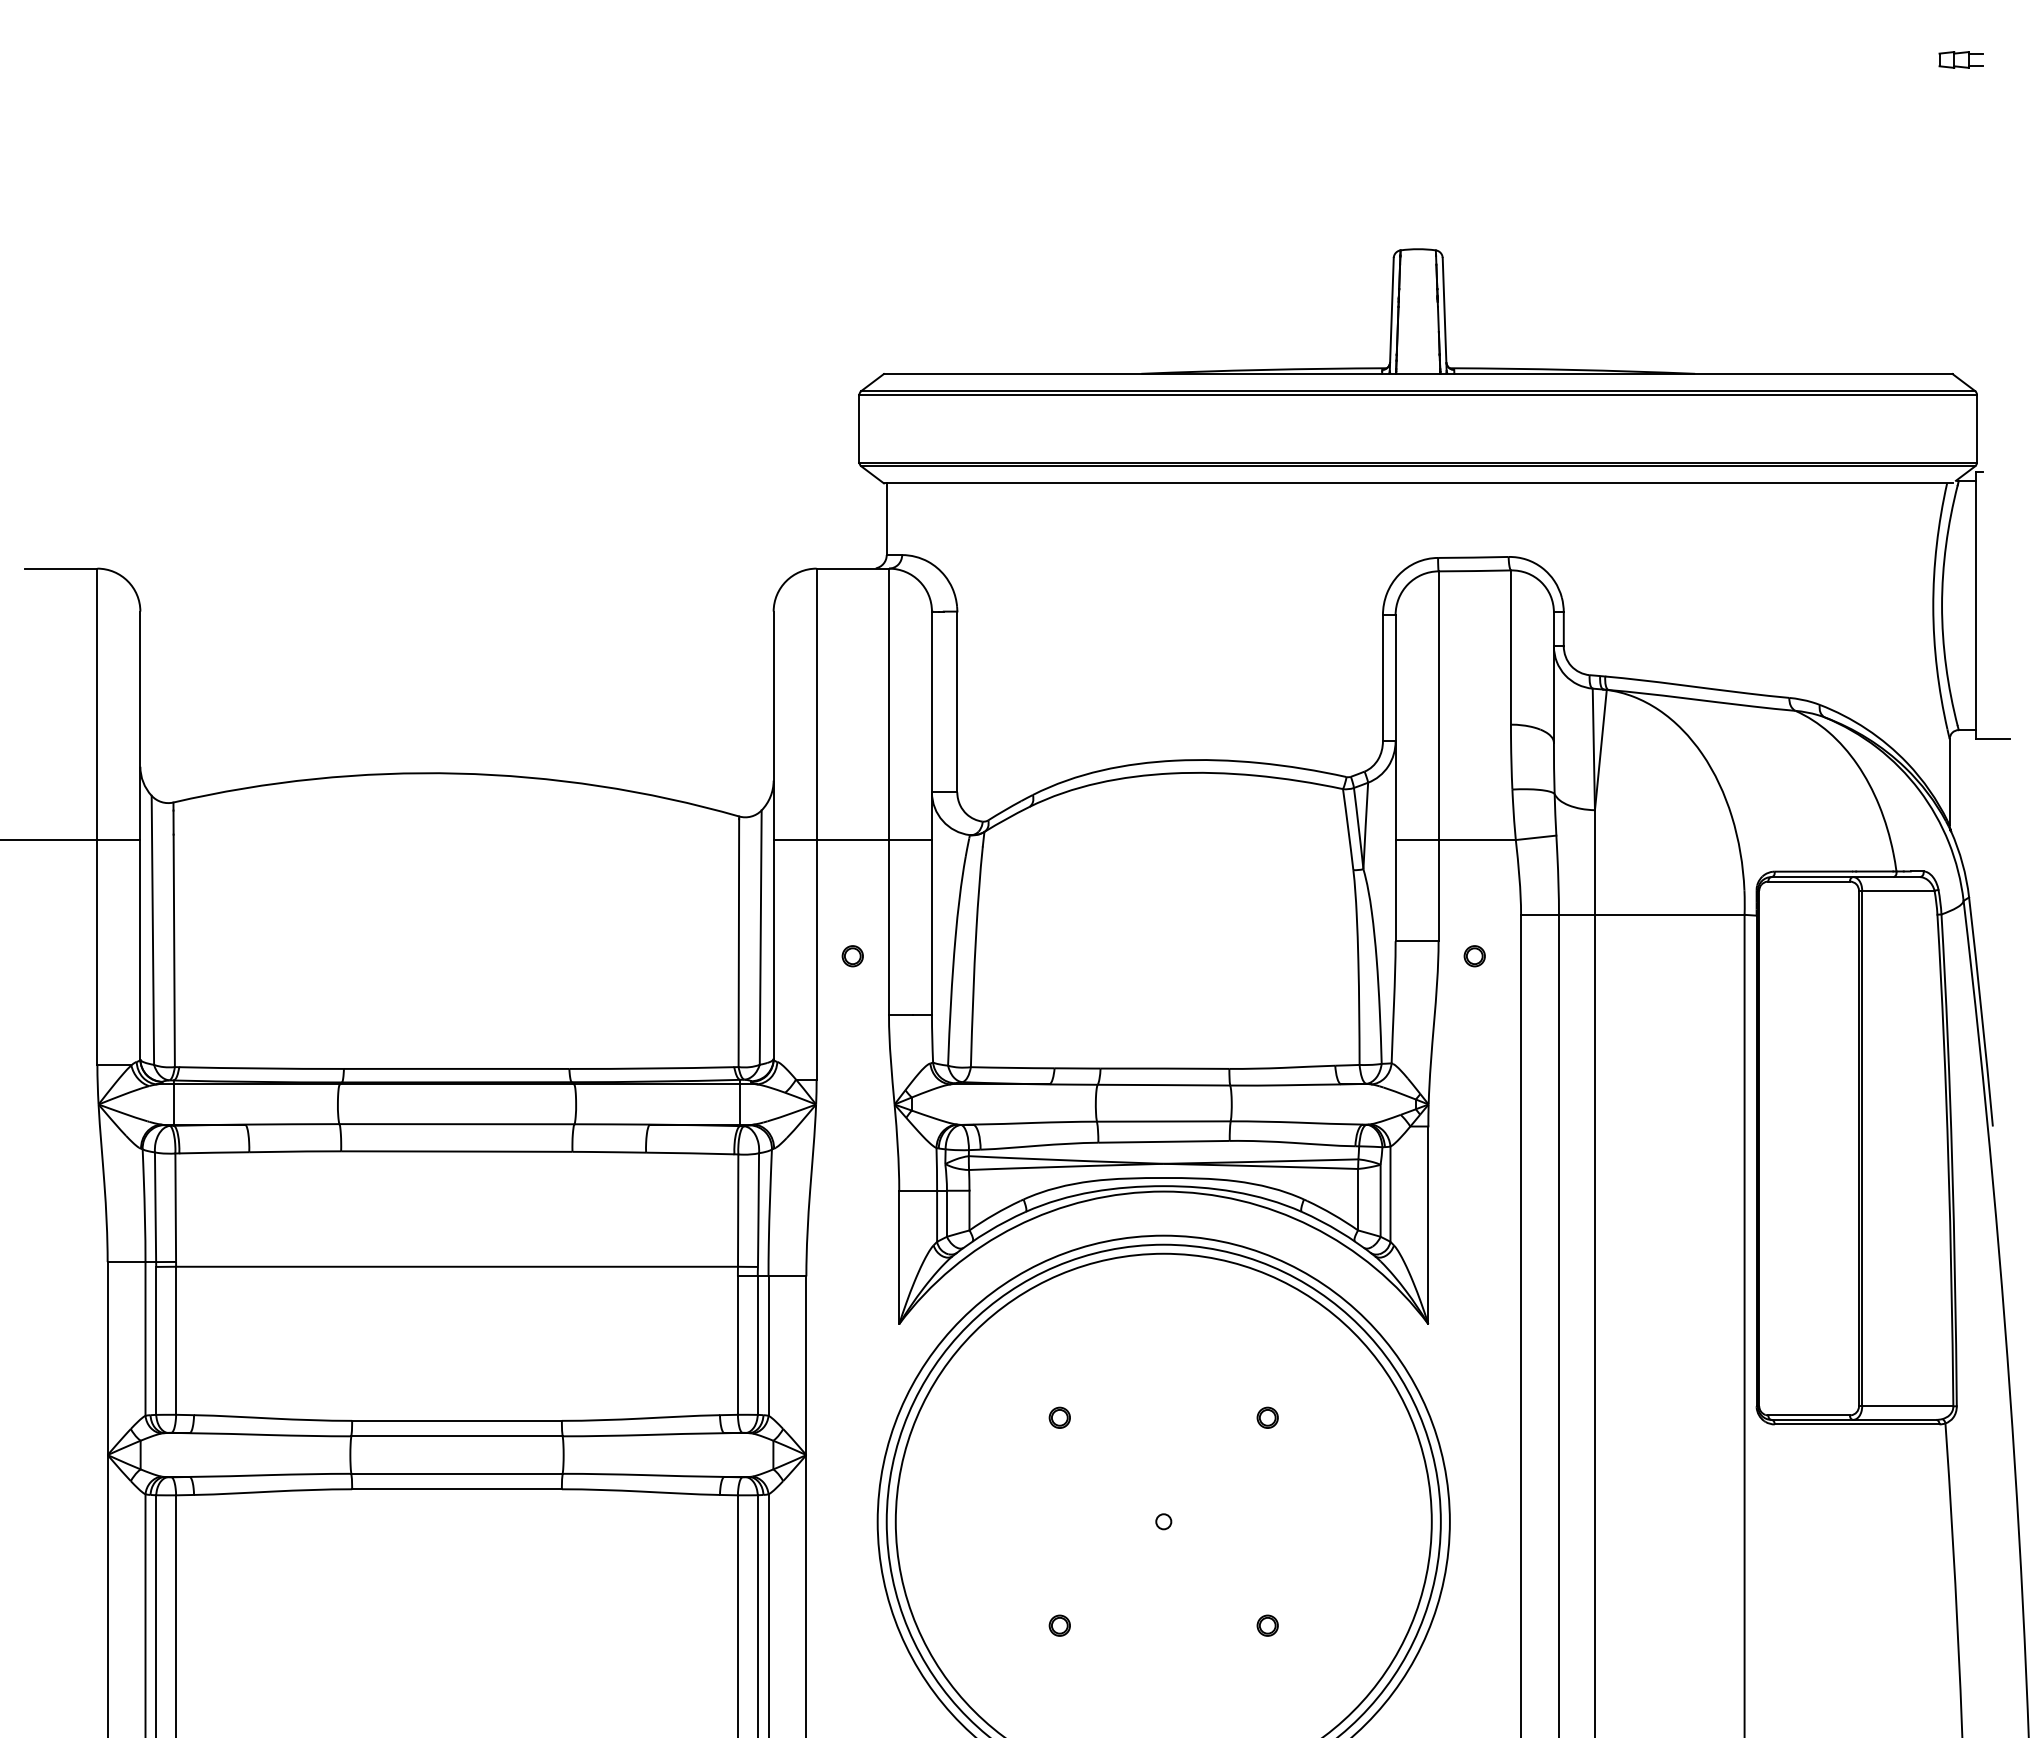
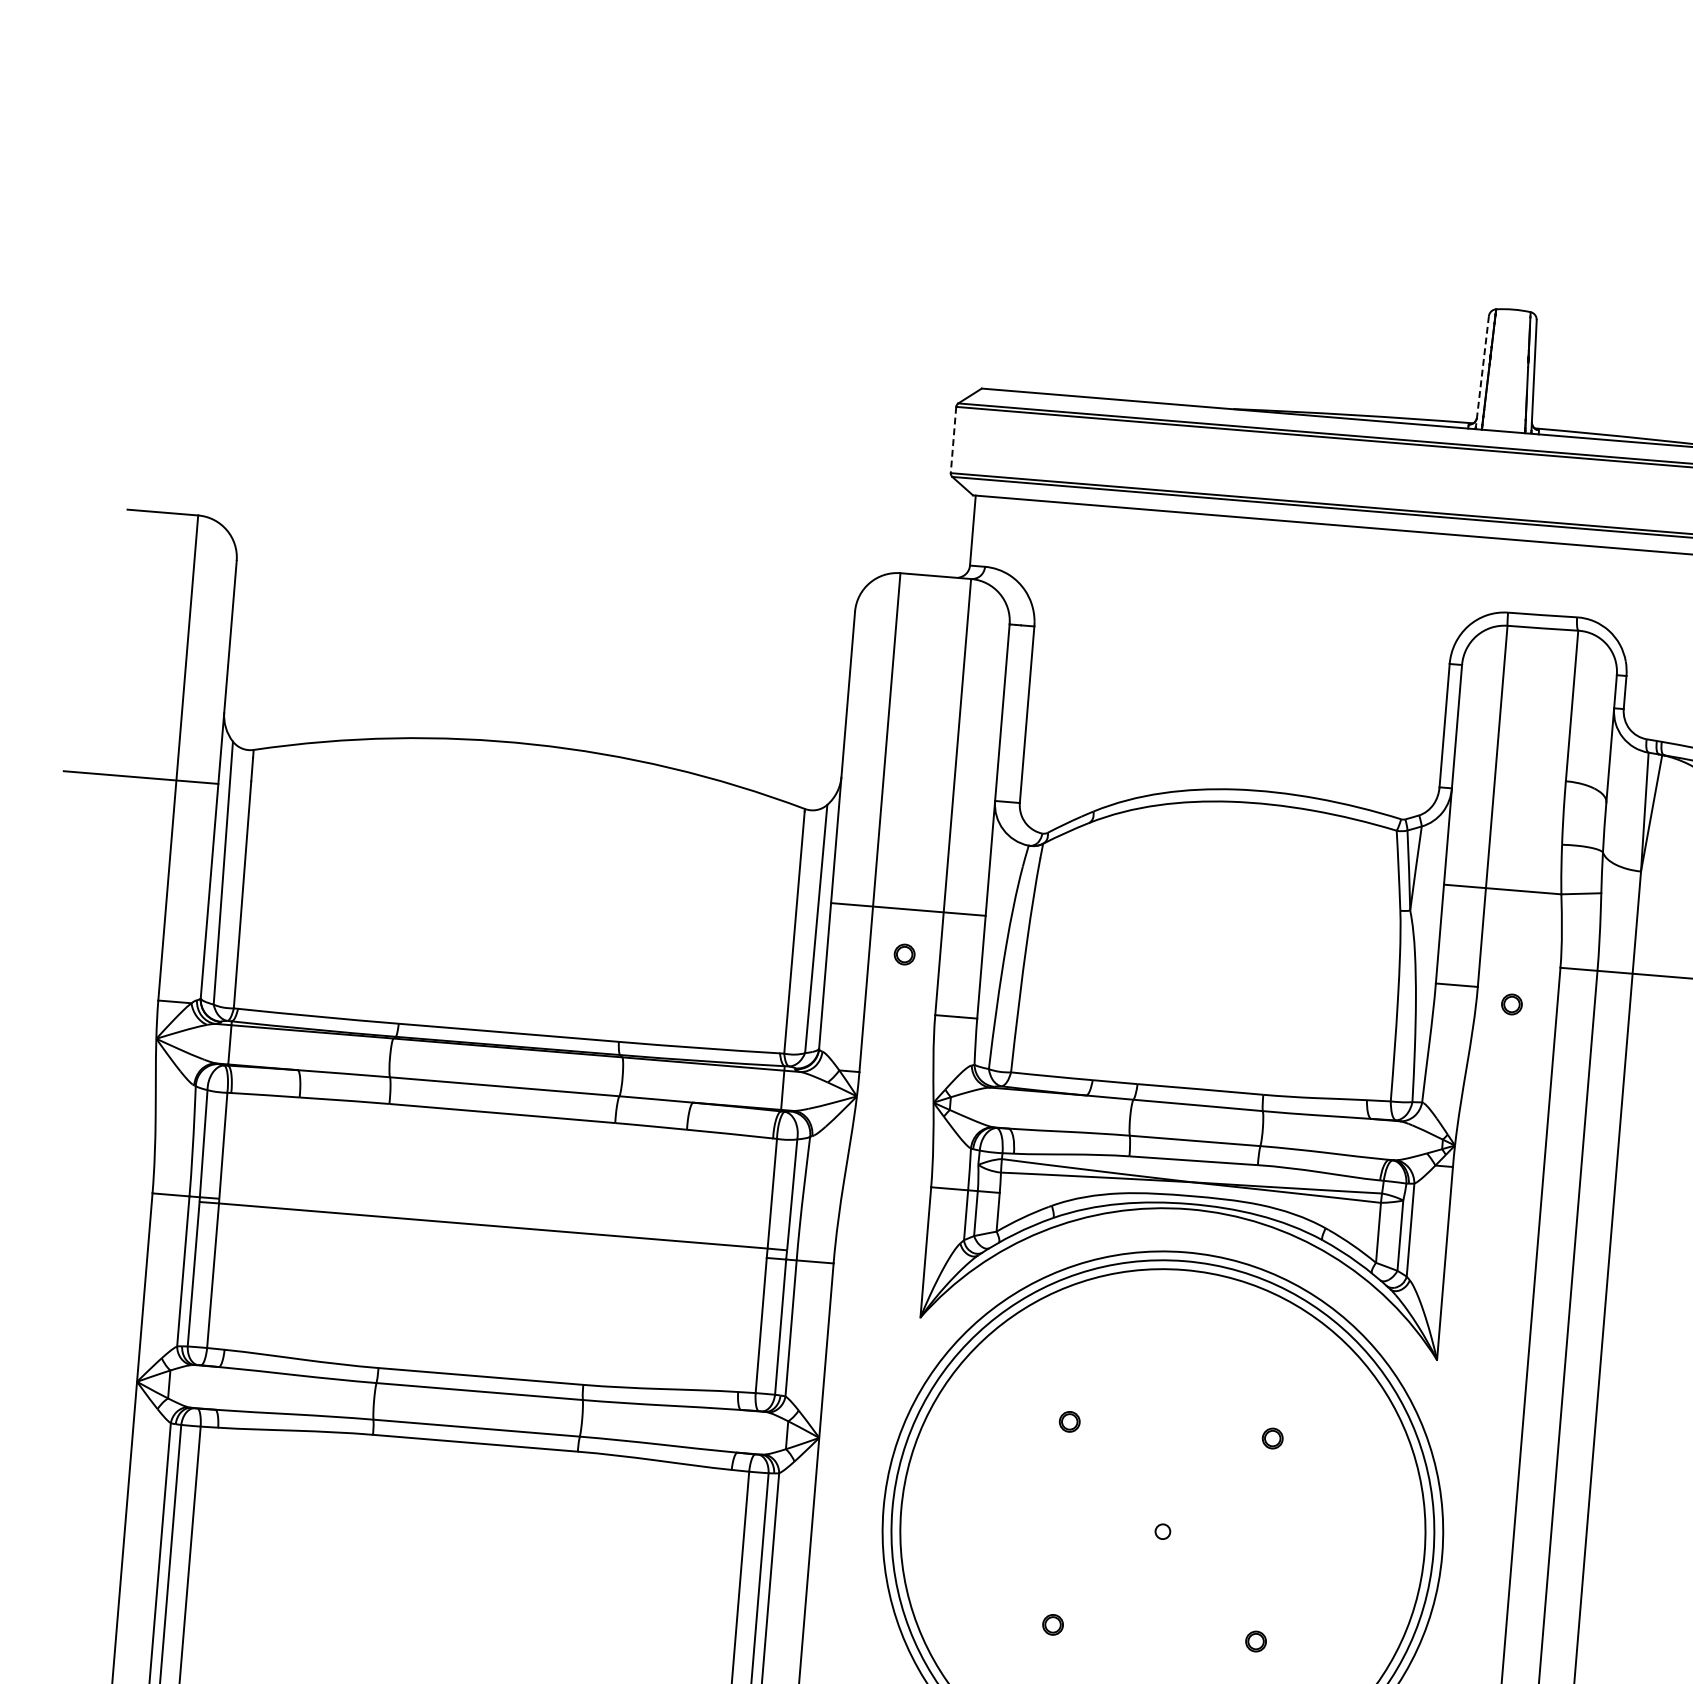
line: (1391, 314) -> (1482, 371), solid -> dashed
line: (859, 428) -> (953, 439), solid -> dashed
line: (852, 840) -> (908, 909), moved

